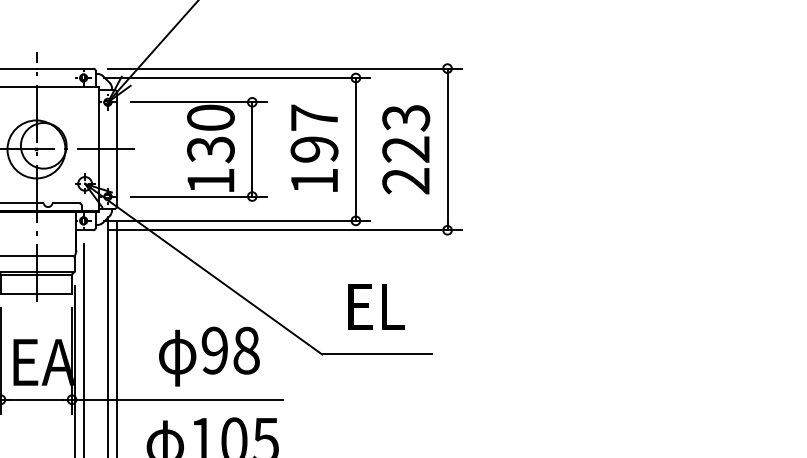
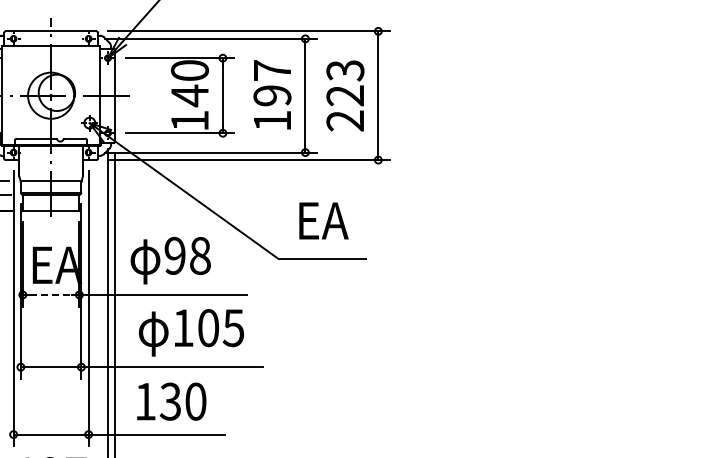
text: (210, 149) -> (189, 95), 130 -> 140
text: (378, 306) -> (323, 220), EL -> EA
text: (209, 356) -> (170, 260), moved
line: (36, 399) -> (51, 294), solid -> dashed

